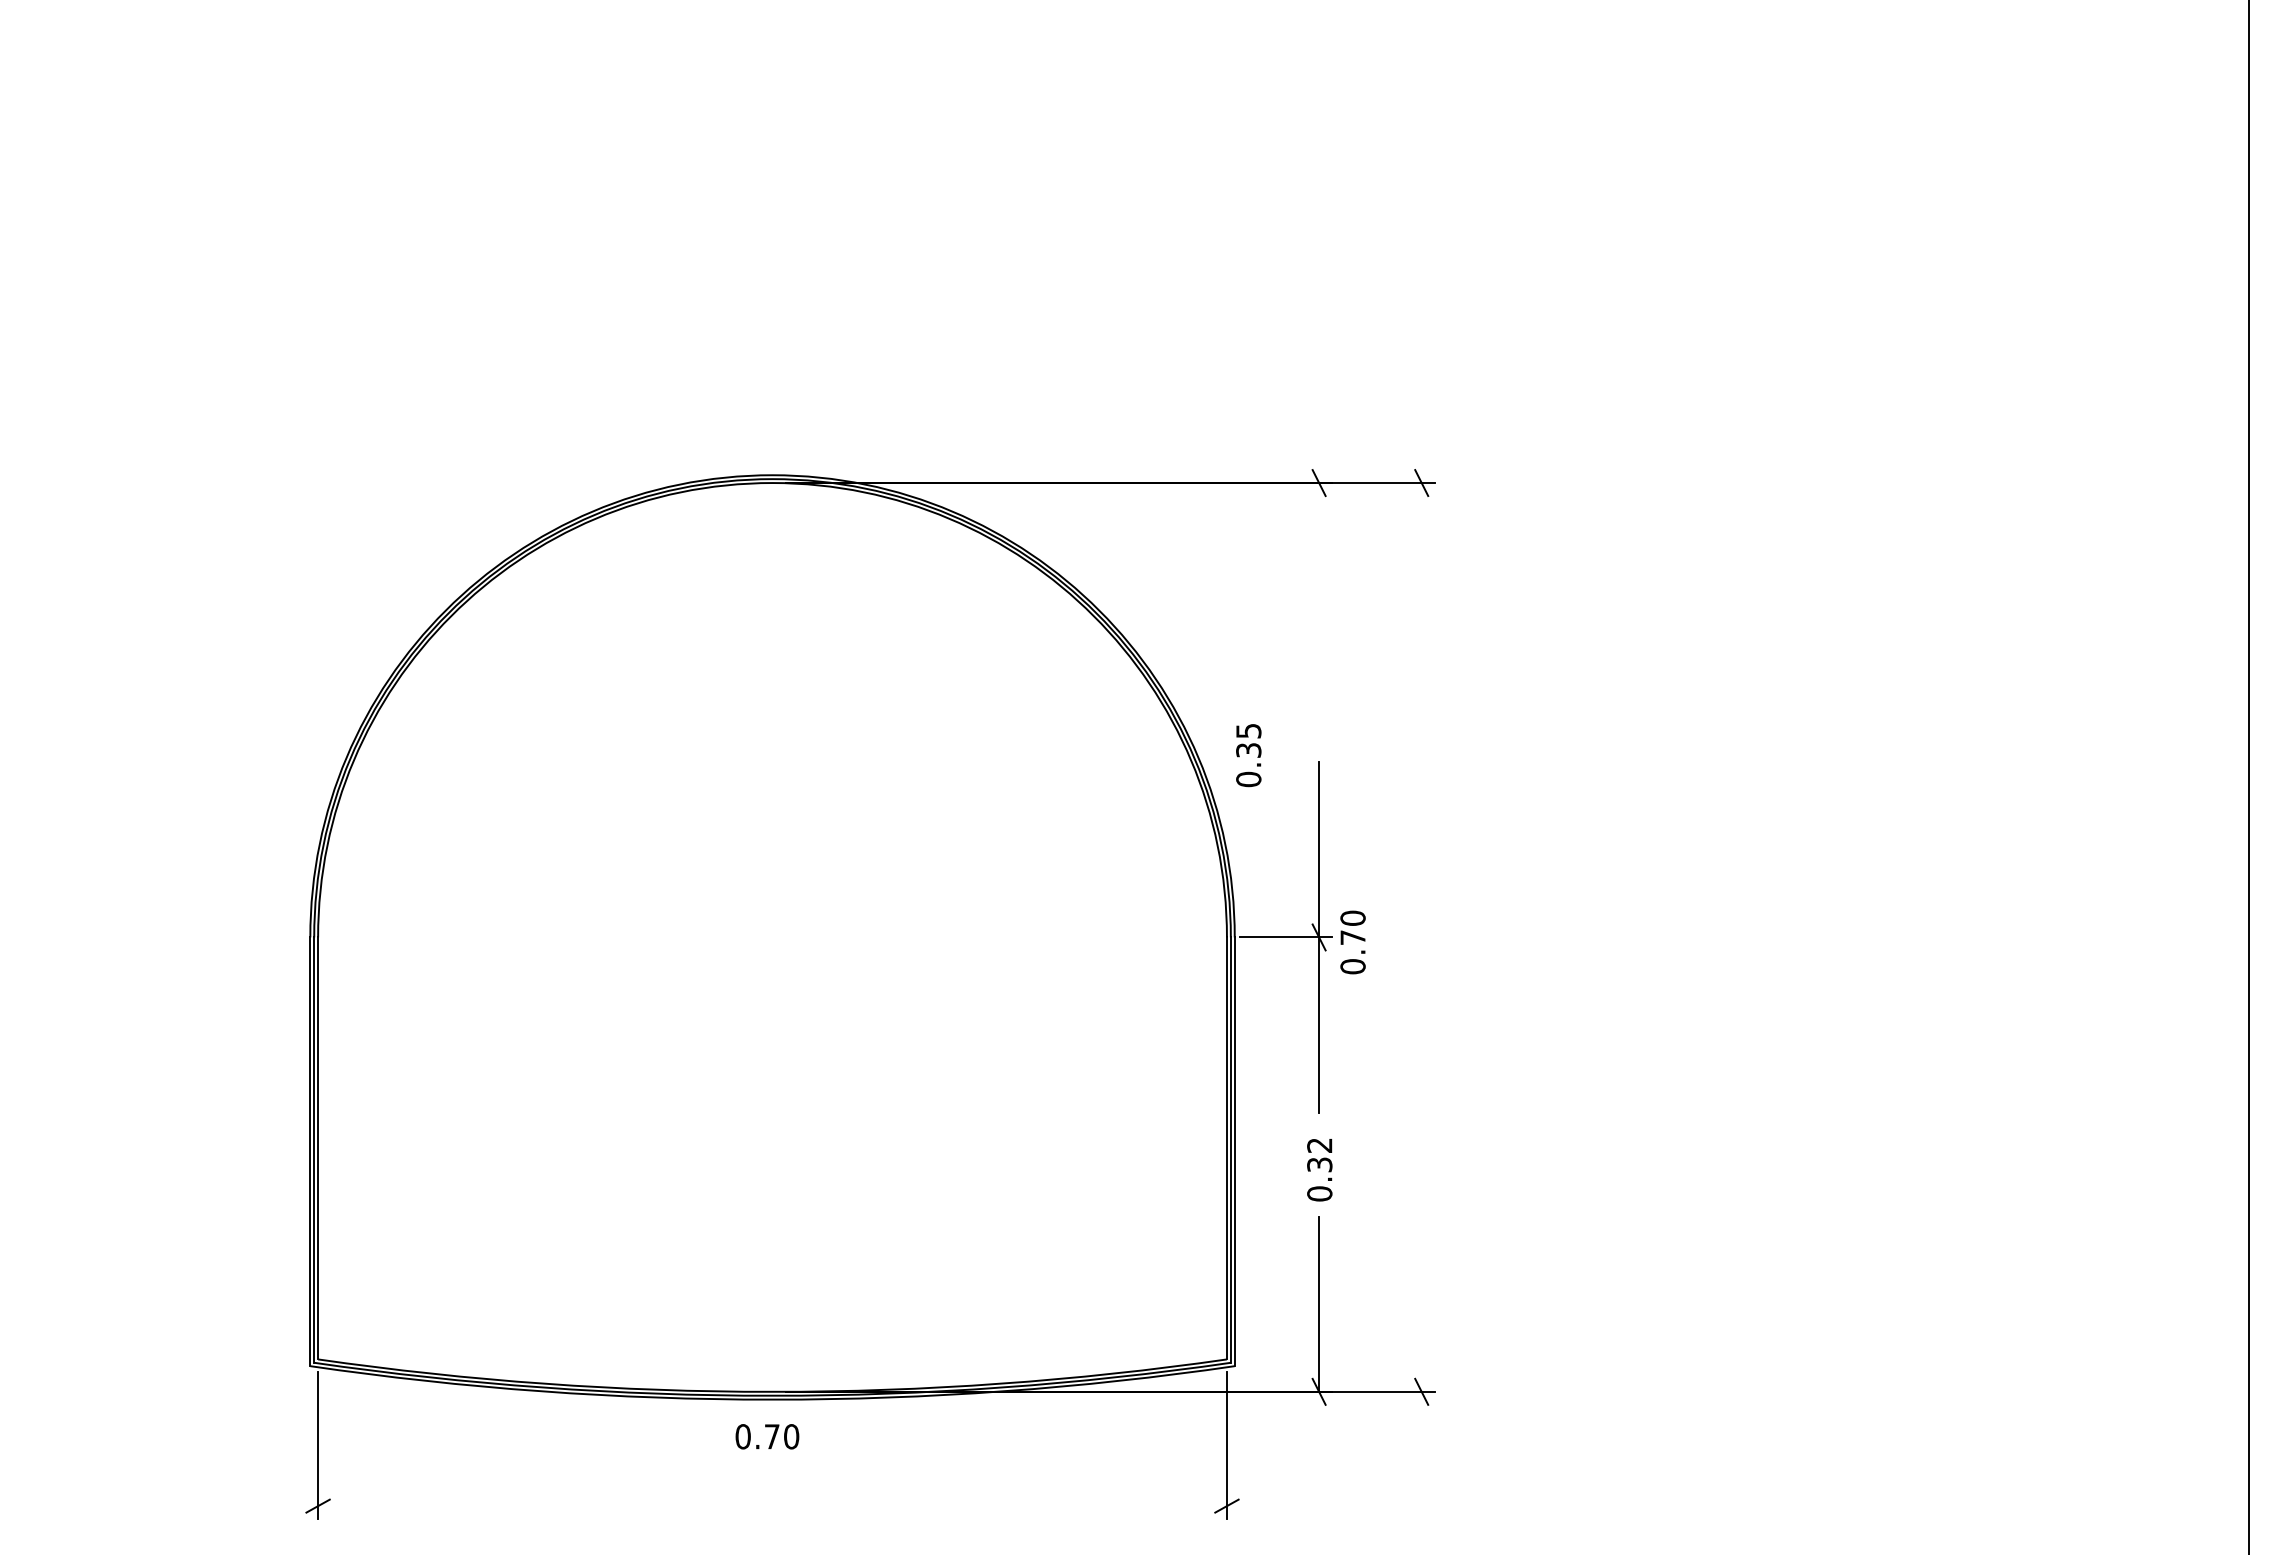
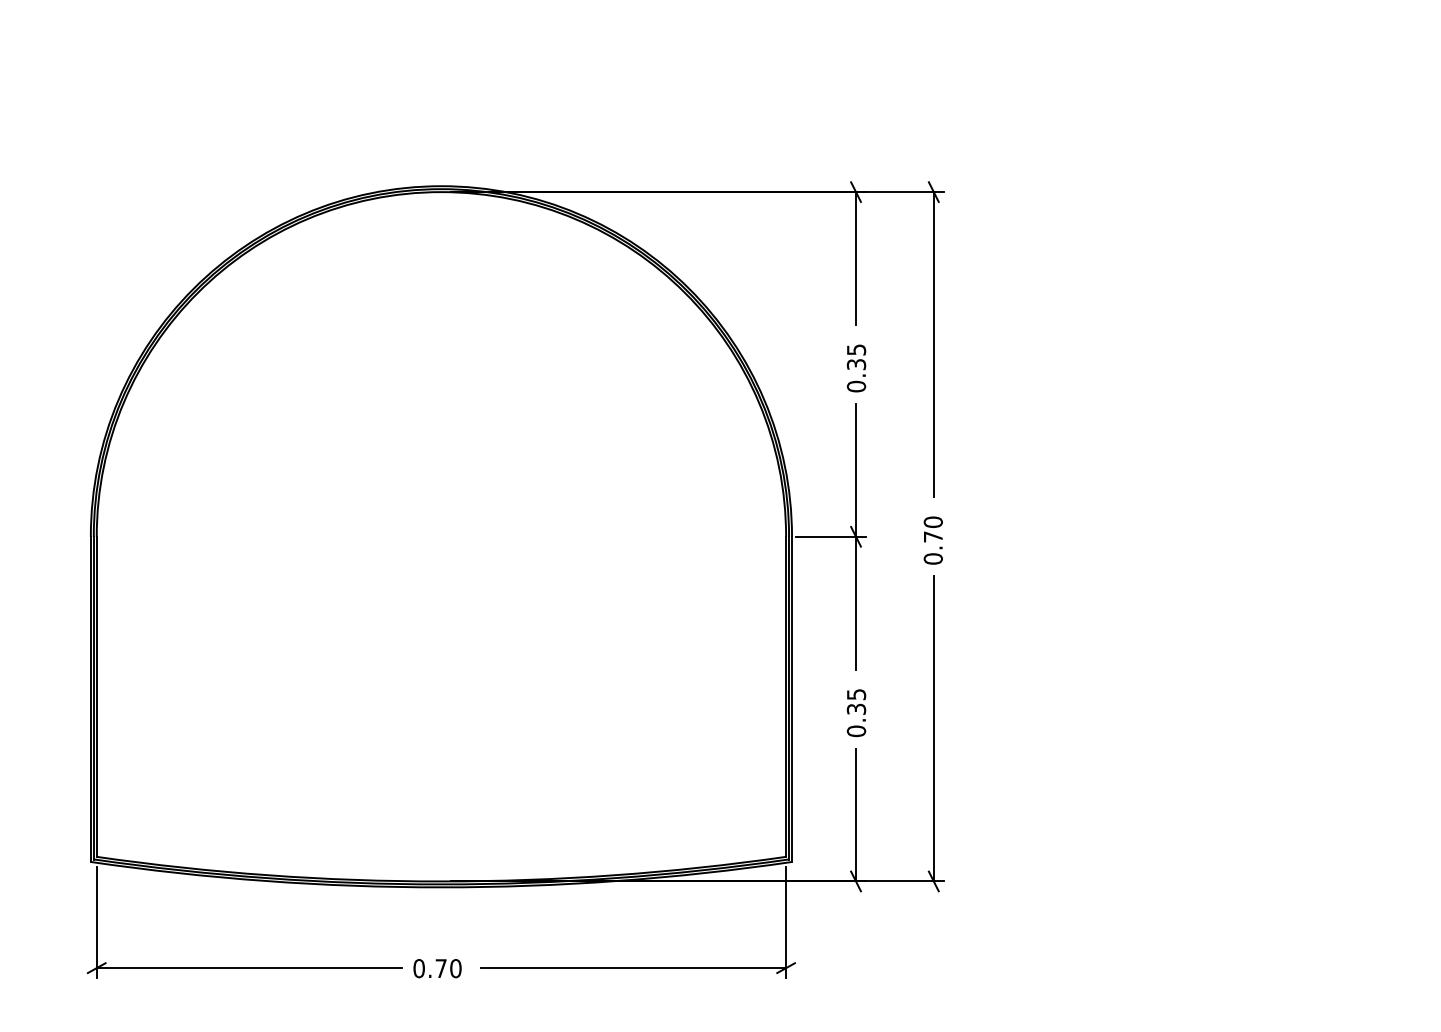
line: (1319, 570) -> (856, 258), added
line: (1421, 684) -> (933, 344), added
text: (1248, 755) -> (856, 368), moved
text: (1352, 942) -> (932, 540), moved
text: (1319, 1145) -> (856, 694), 0.32 -> 0.35
line: (1421, 1190) -> (933, 728), added
text: (767, 1436) -> (437, 968), moved
line: (519, 1506) -> (249, 968), added
line: (1025, 1506) -> (633, 968), added

